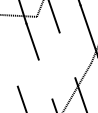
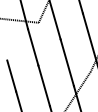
line: (67, 55) -> (67, 62), added
line: (12, 71) -> (11, 76), added
line: (45, 79) -> (44, 85), added

